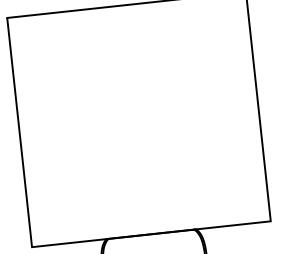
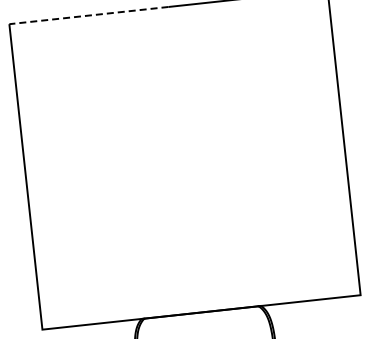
line: (66, 11) -> (88, 15), solid -> dashed

